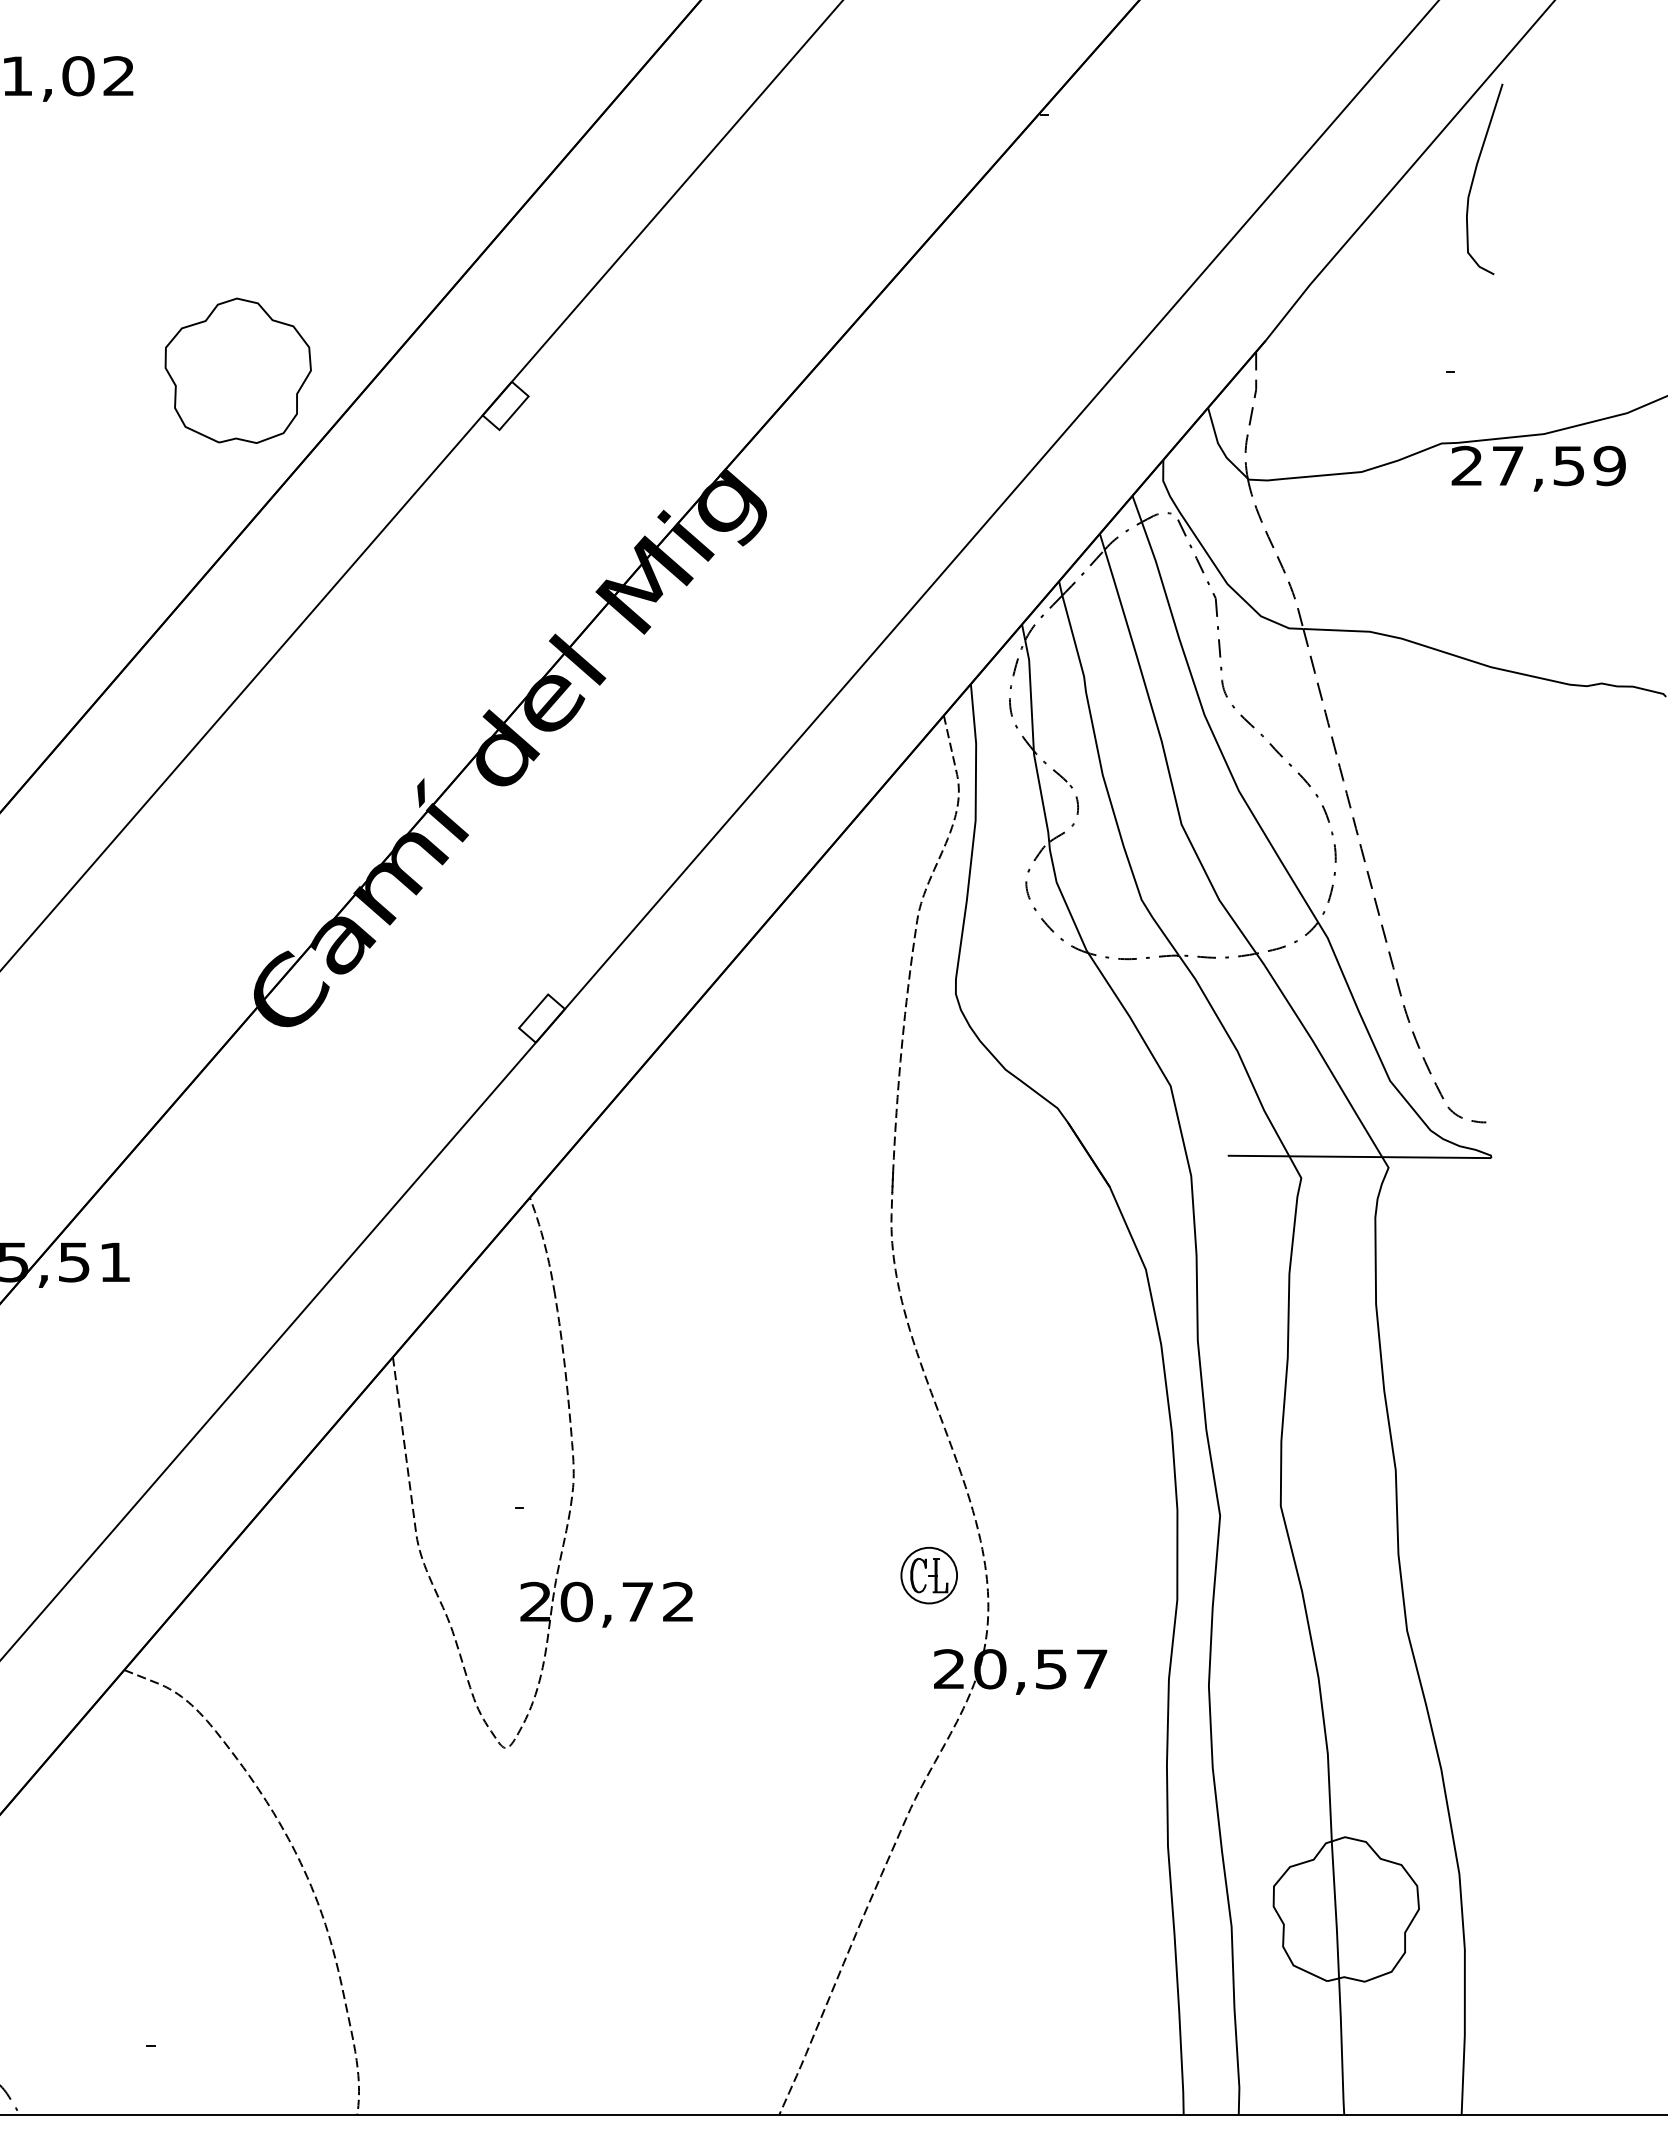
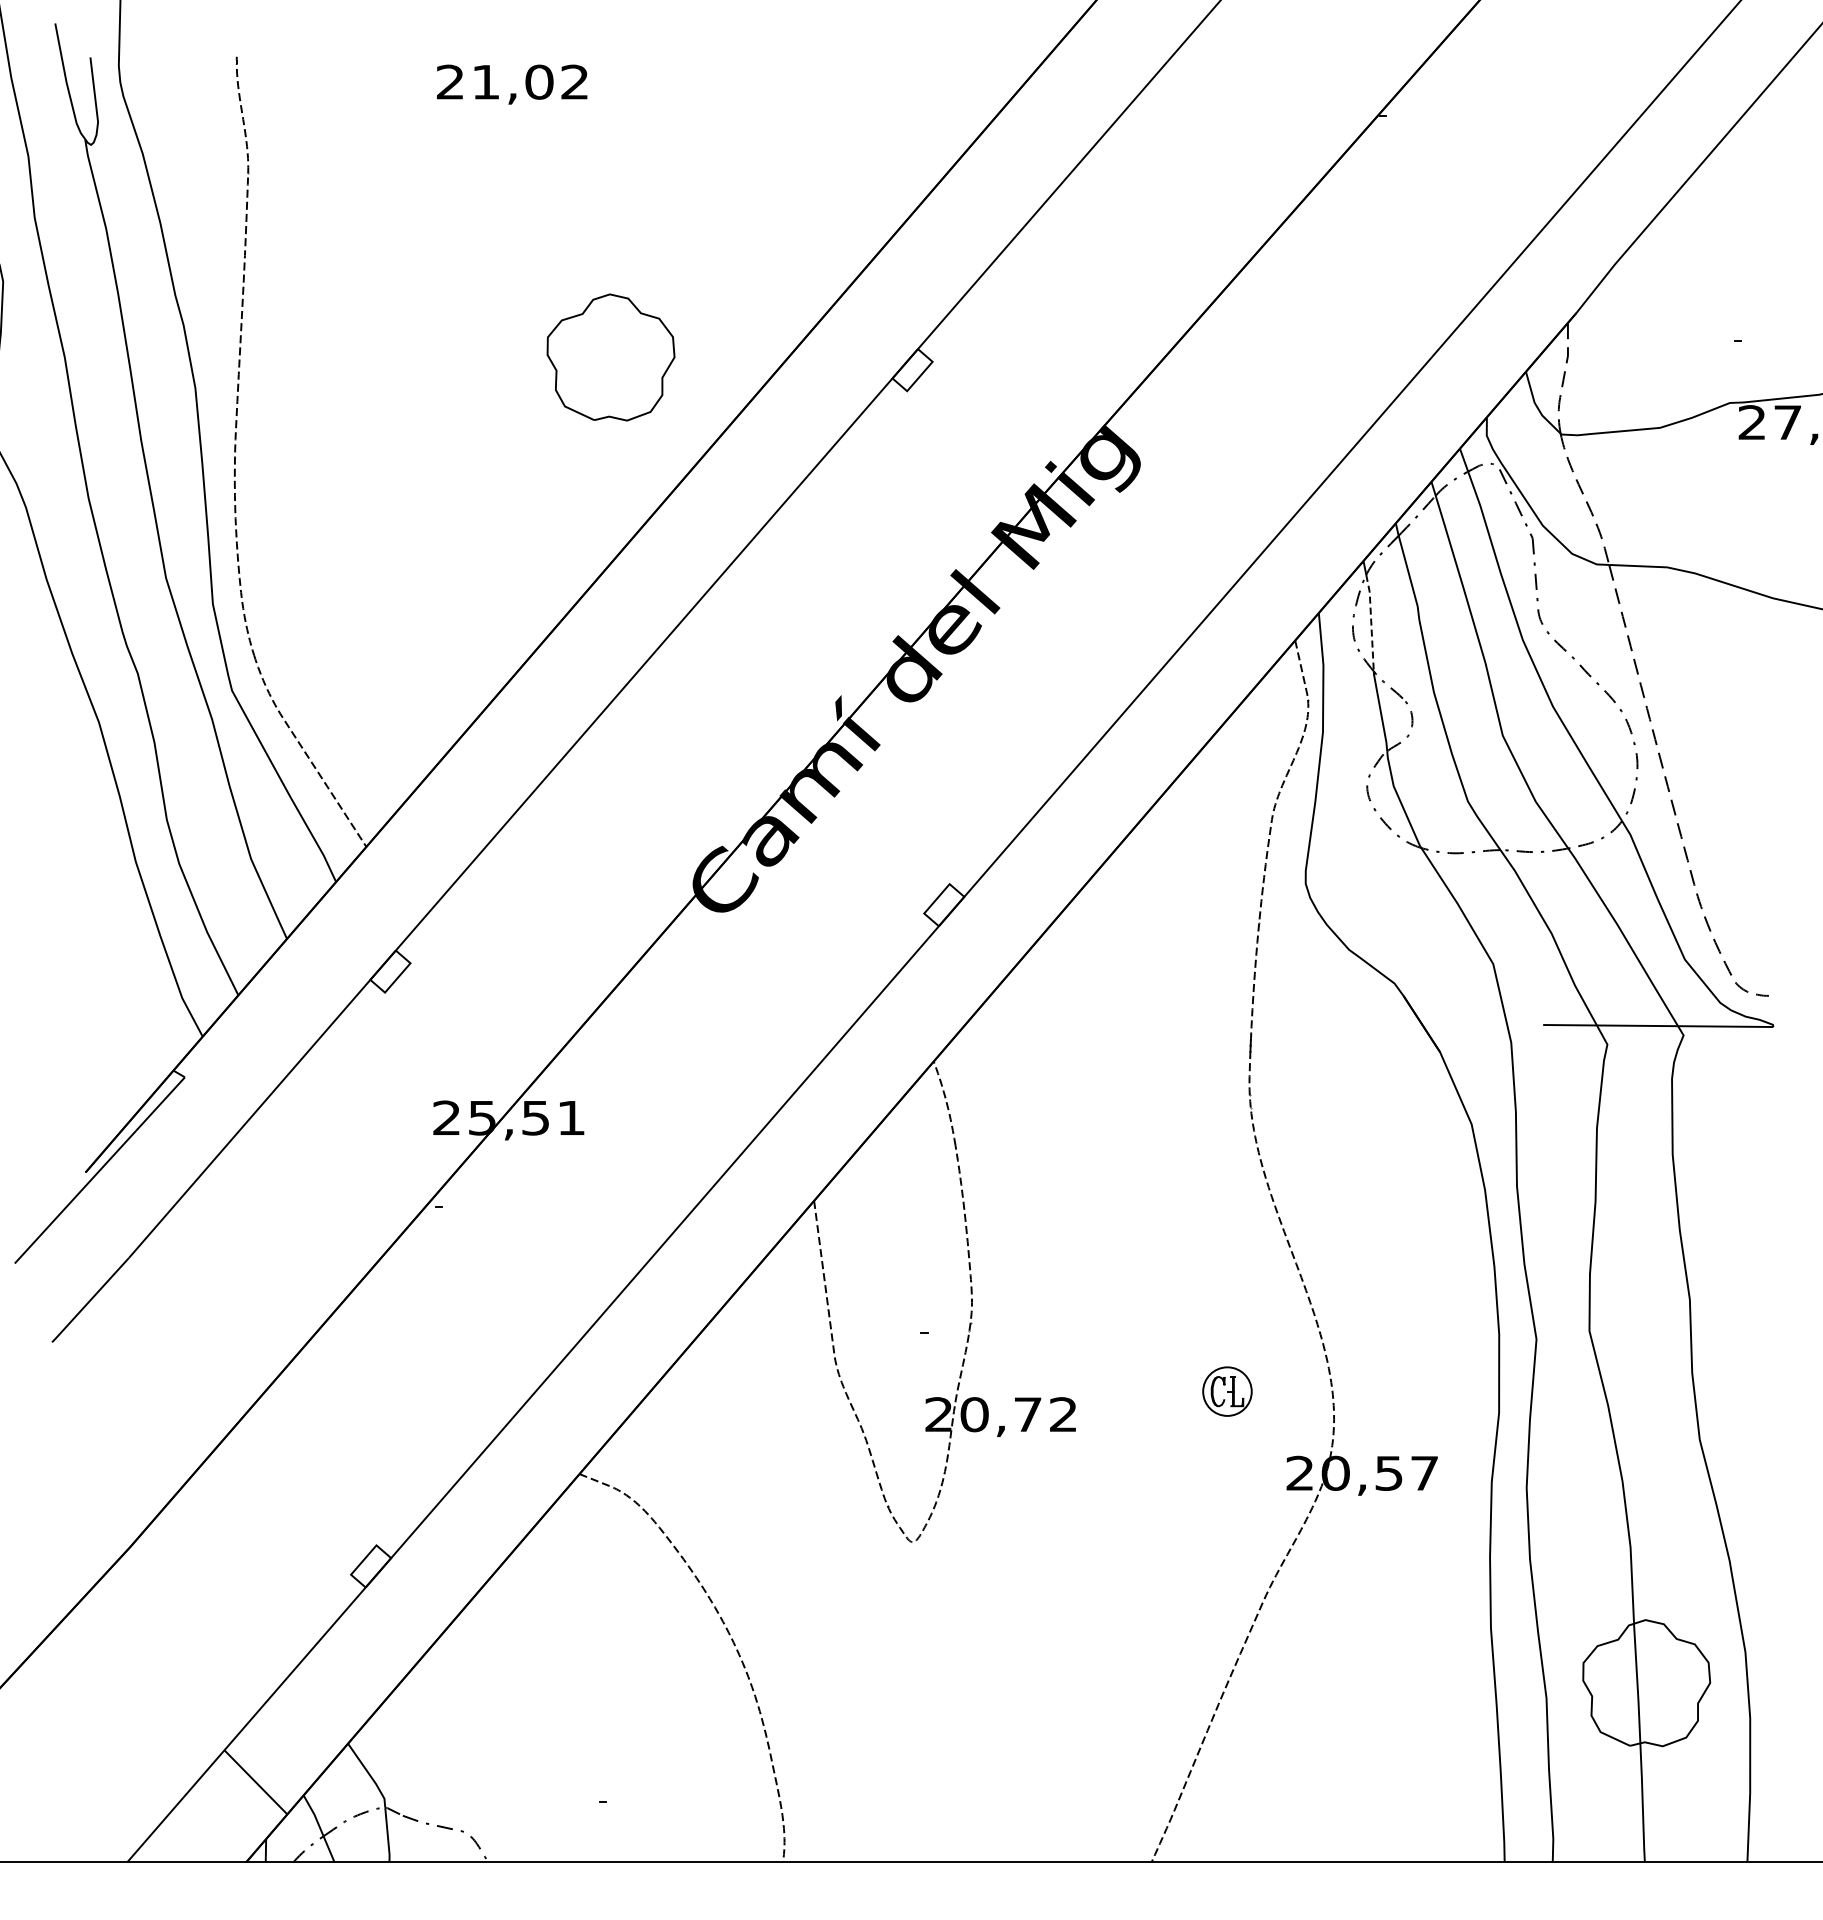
curve: (1475, 176) -> (1759, 169), removed
part: (237, 370) -> (610, 357), moved
line: (1031, 694) -> (1371, 622), solid -> dashed
part: (929, 1575) -> (1227, 1391), moved

